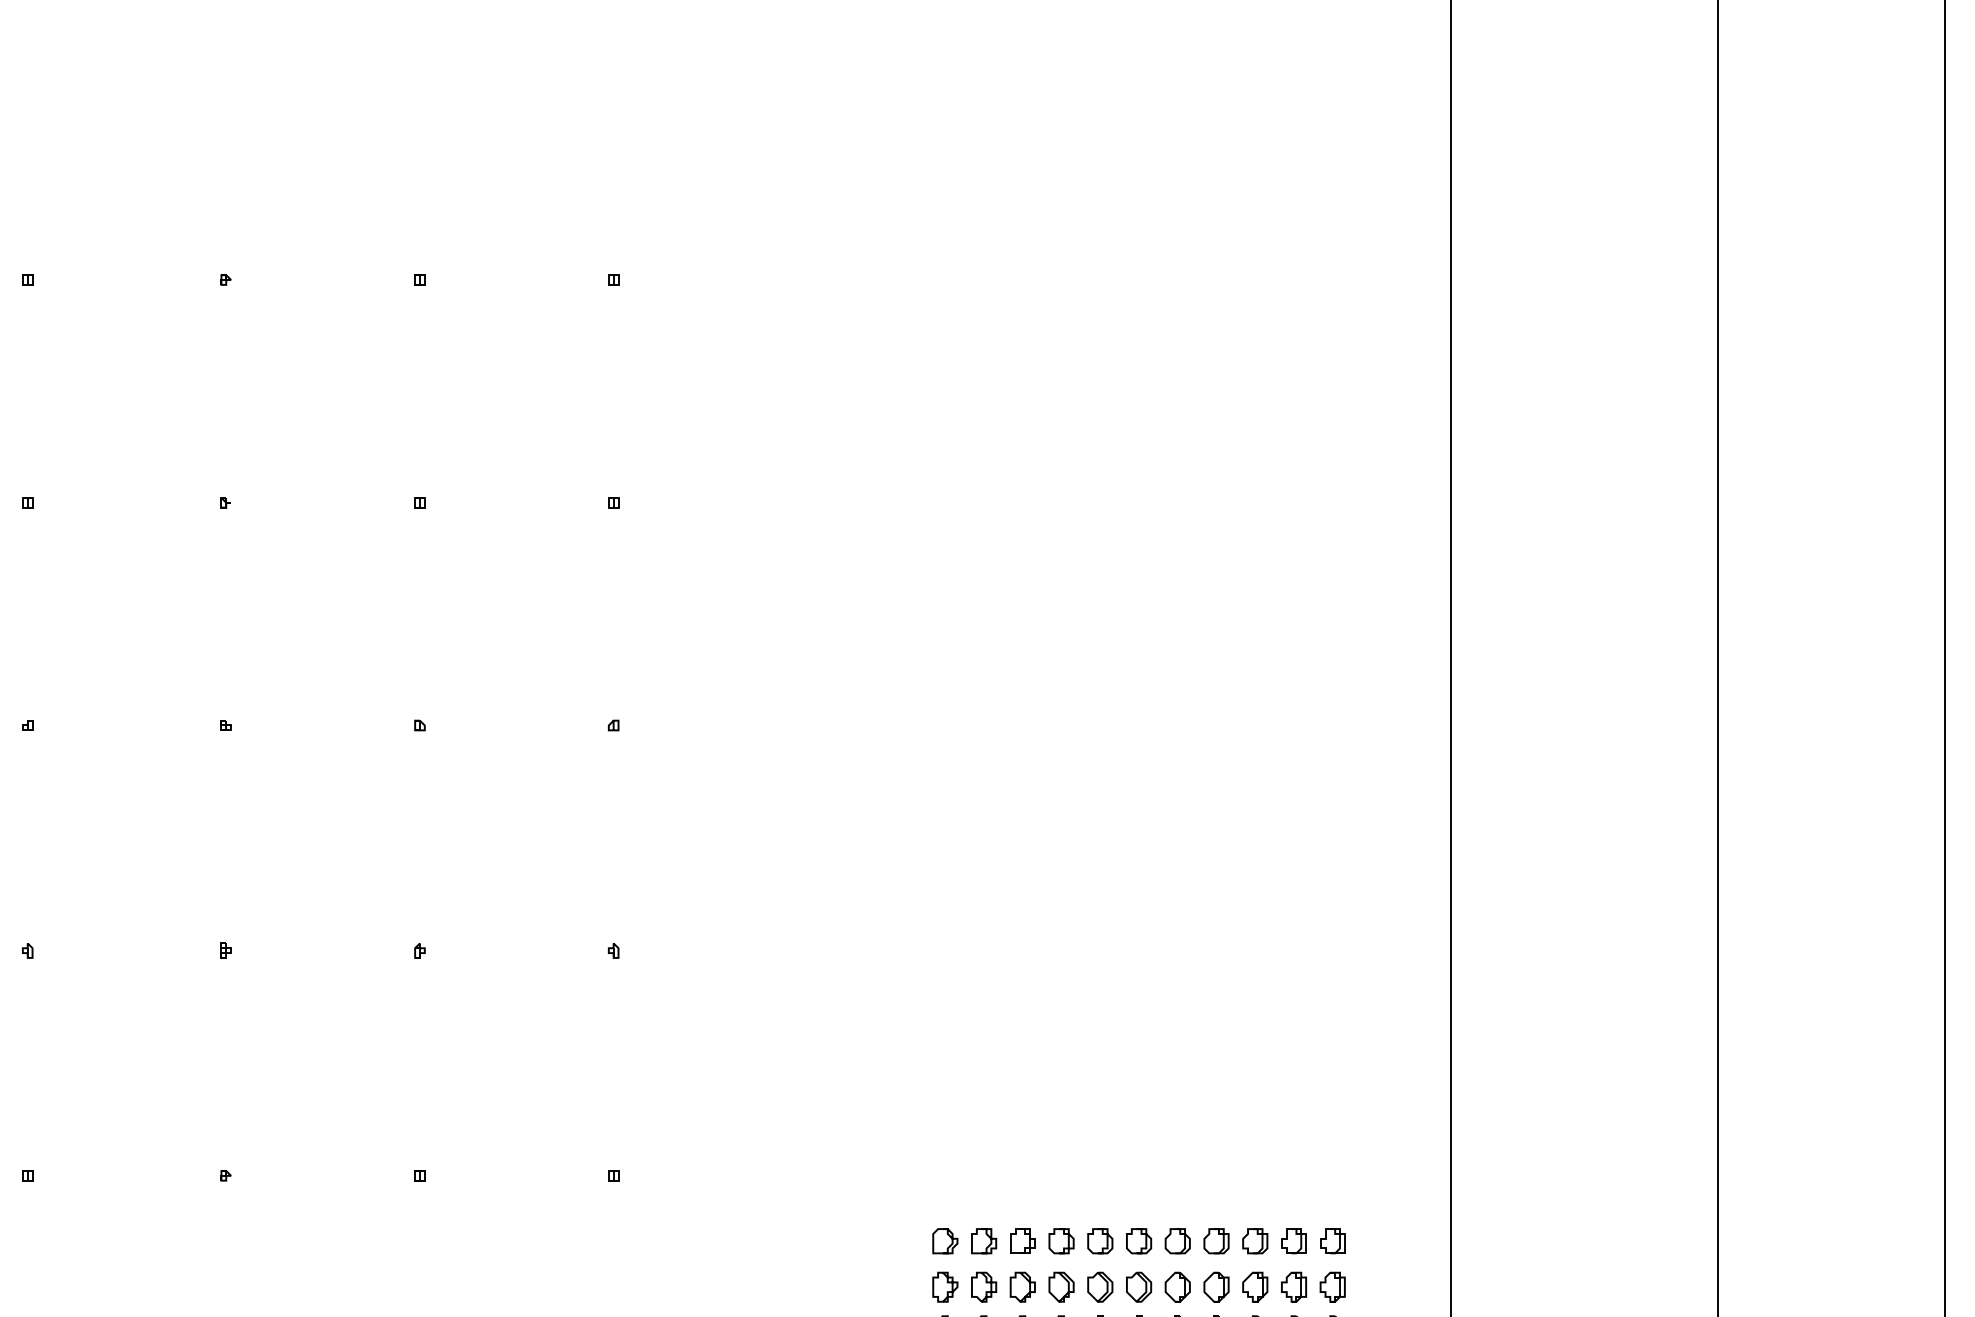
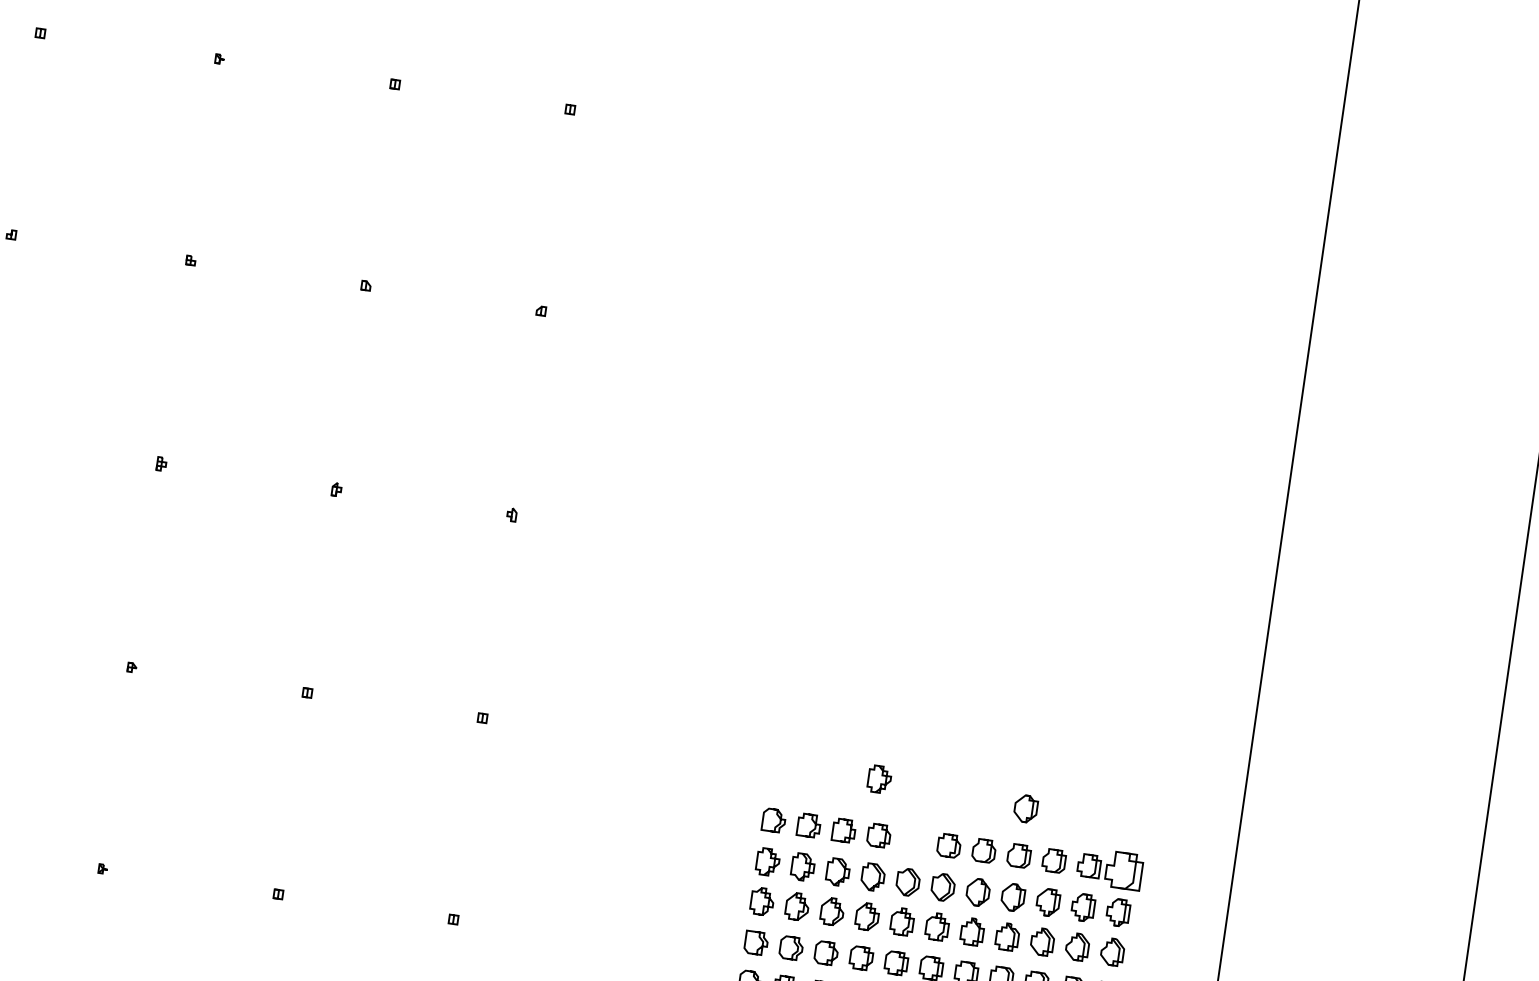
curve: (1055, 1176) -> (882, 776), added
part: (1216, 1188) -> (1026, 808), added
curve: (1106, 1241) -> (919, 841), removed
part: (1332, 1241) -> (1124, 871), size x1.6

